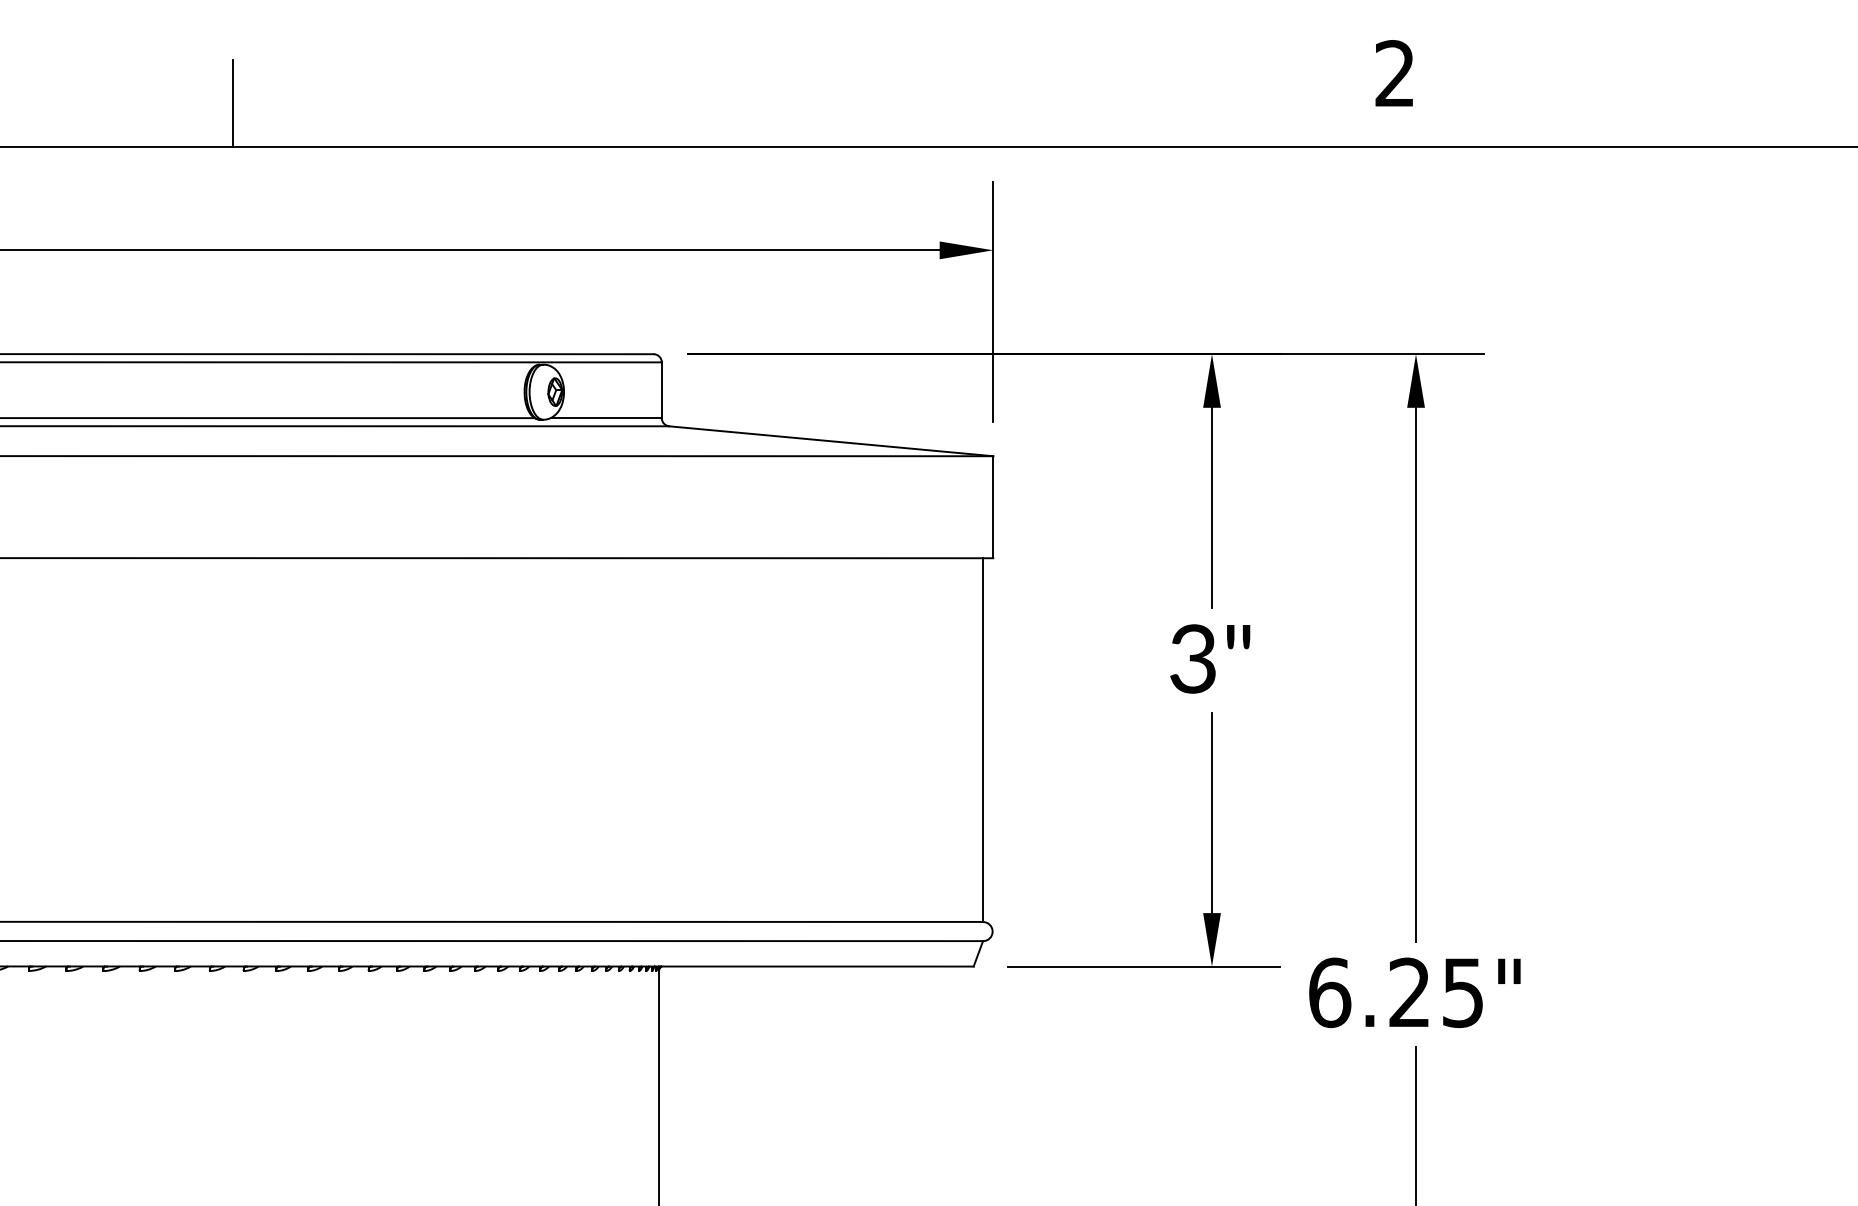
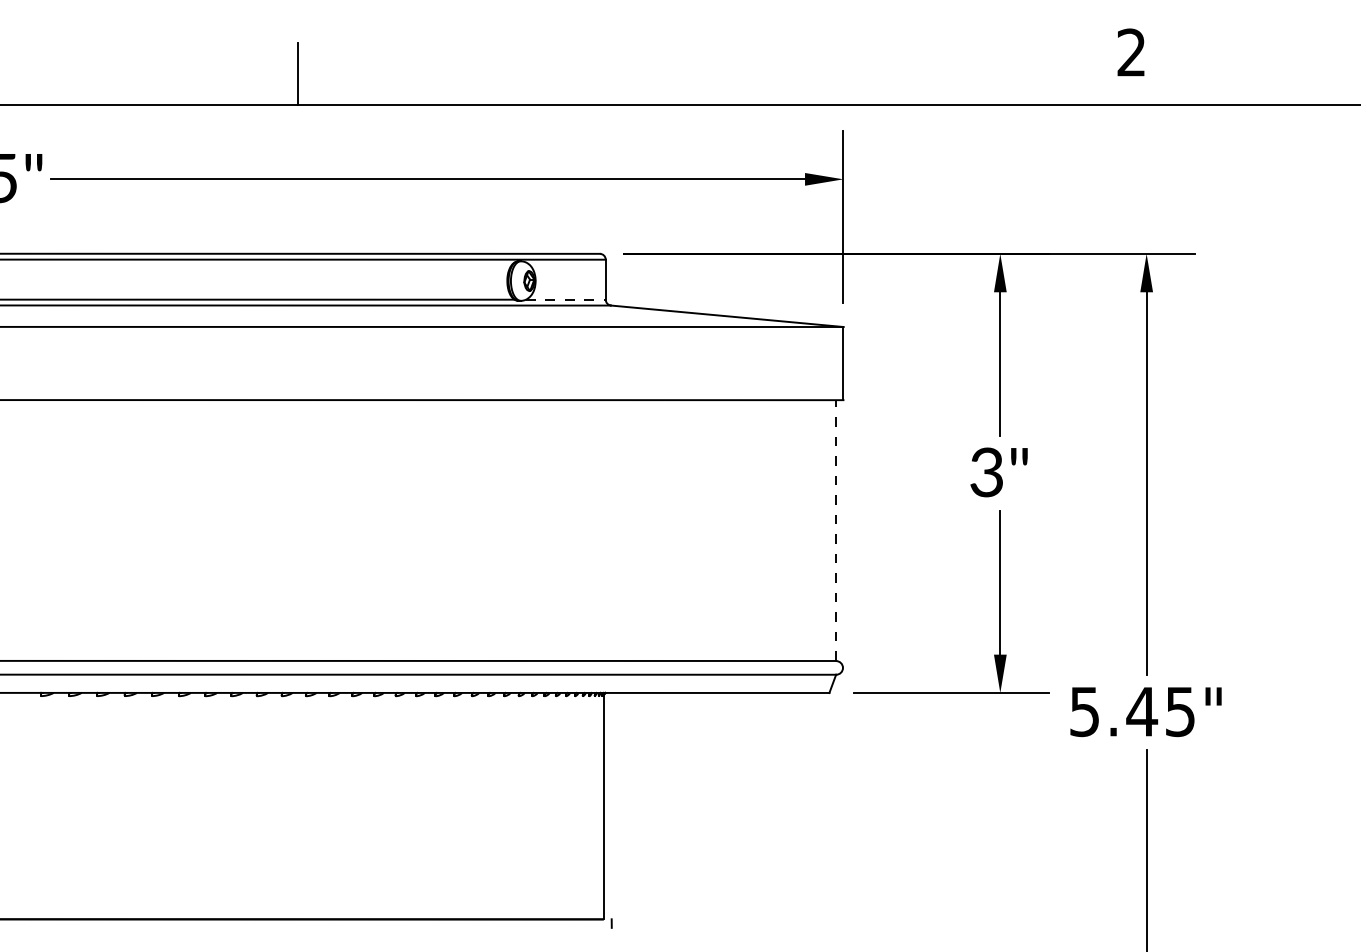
line: (605, 417) -> (565, 299), solid -> dashed
line: (983, 739) -> (836, 530), solid -> dashed
text: (1371, 992) -> (1114, 711), 6.25" -> 5.45"

